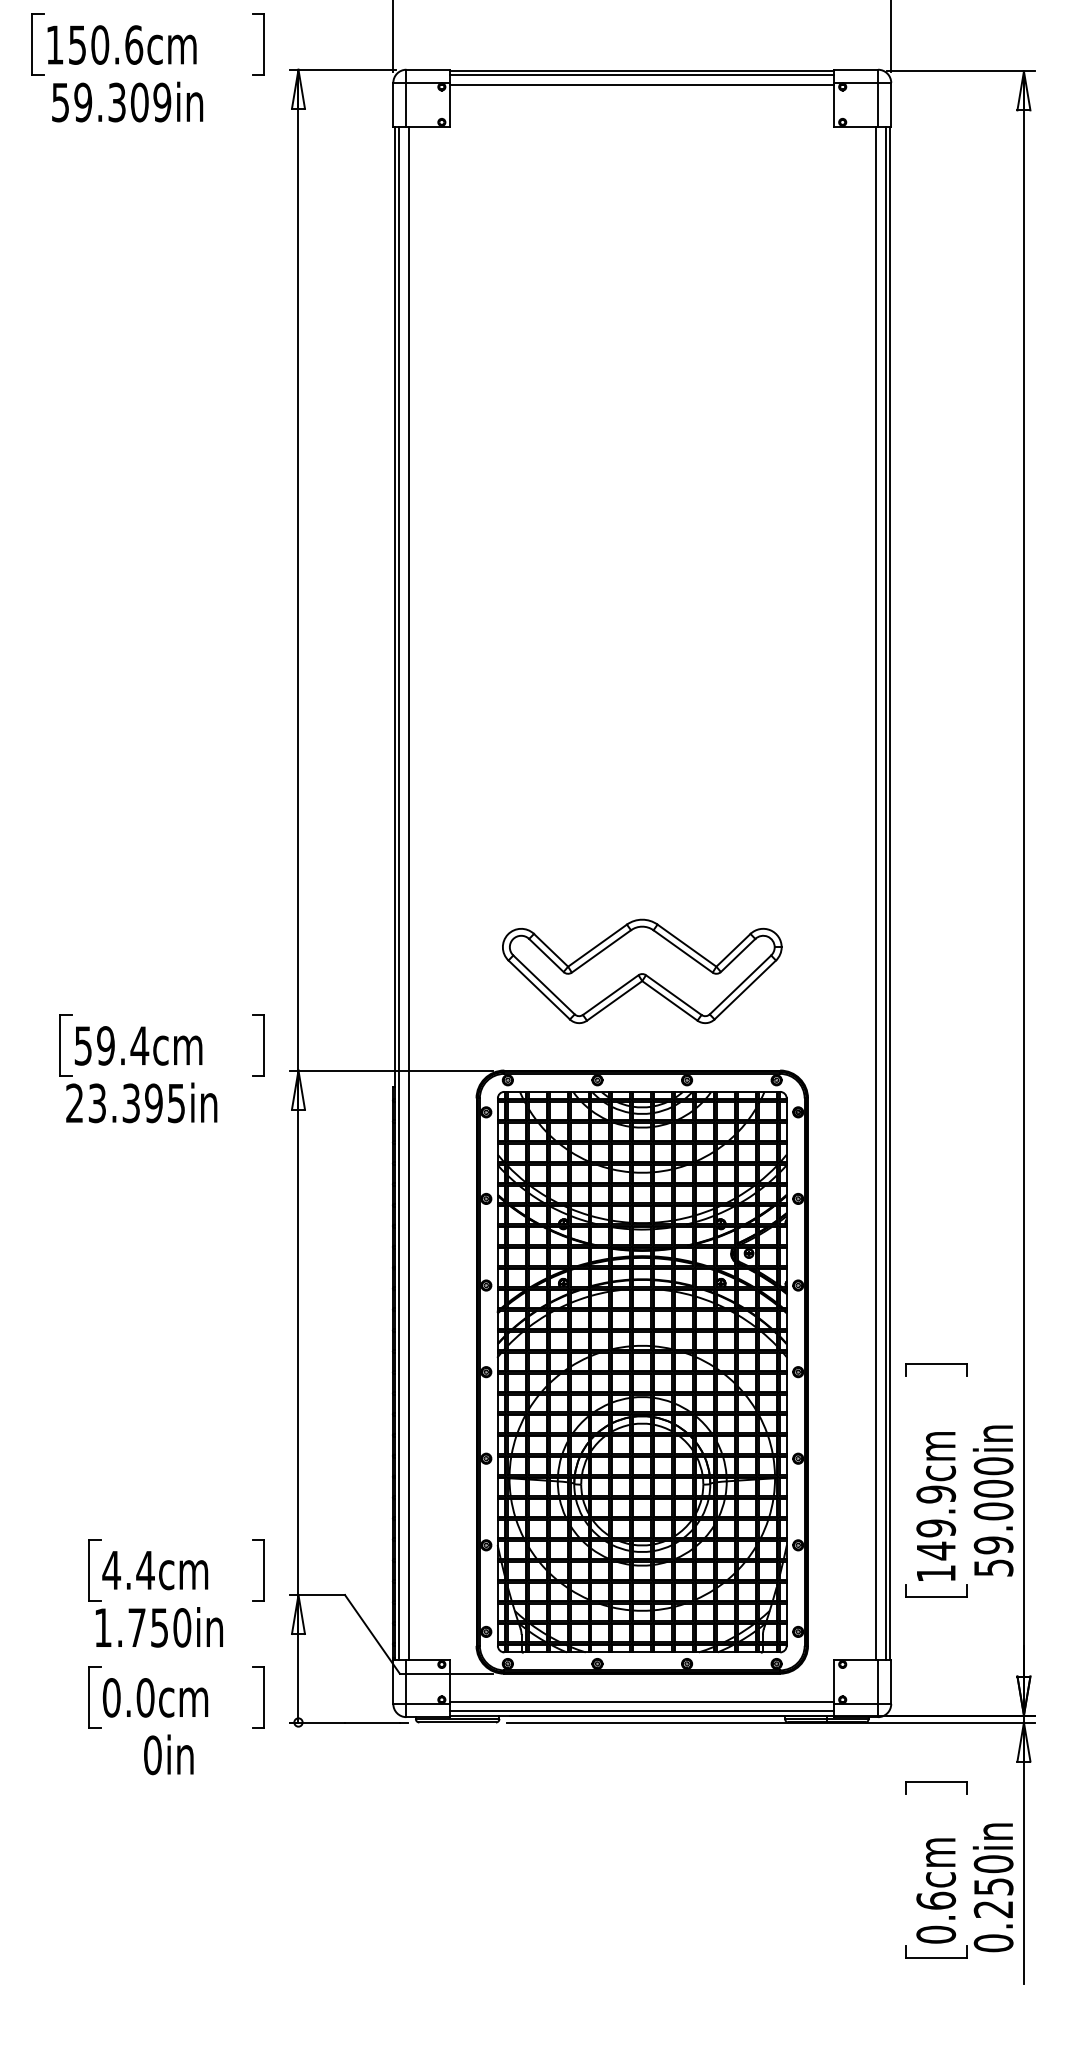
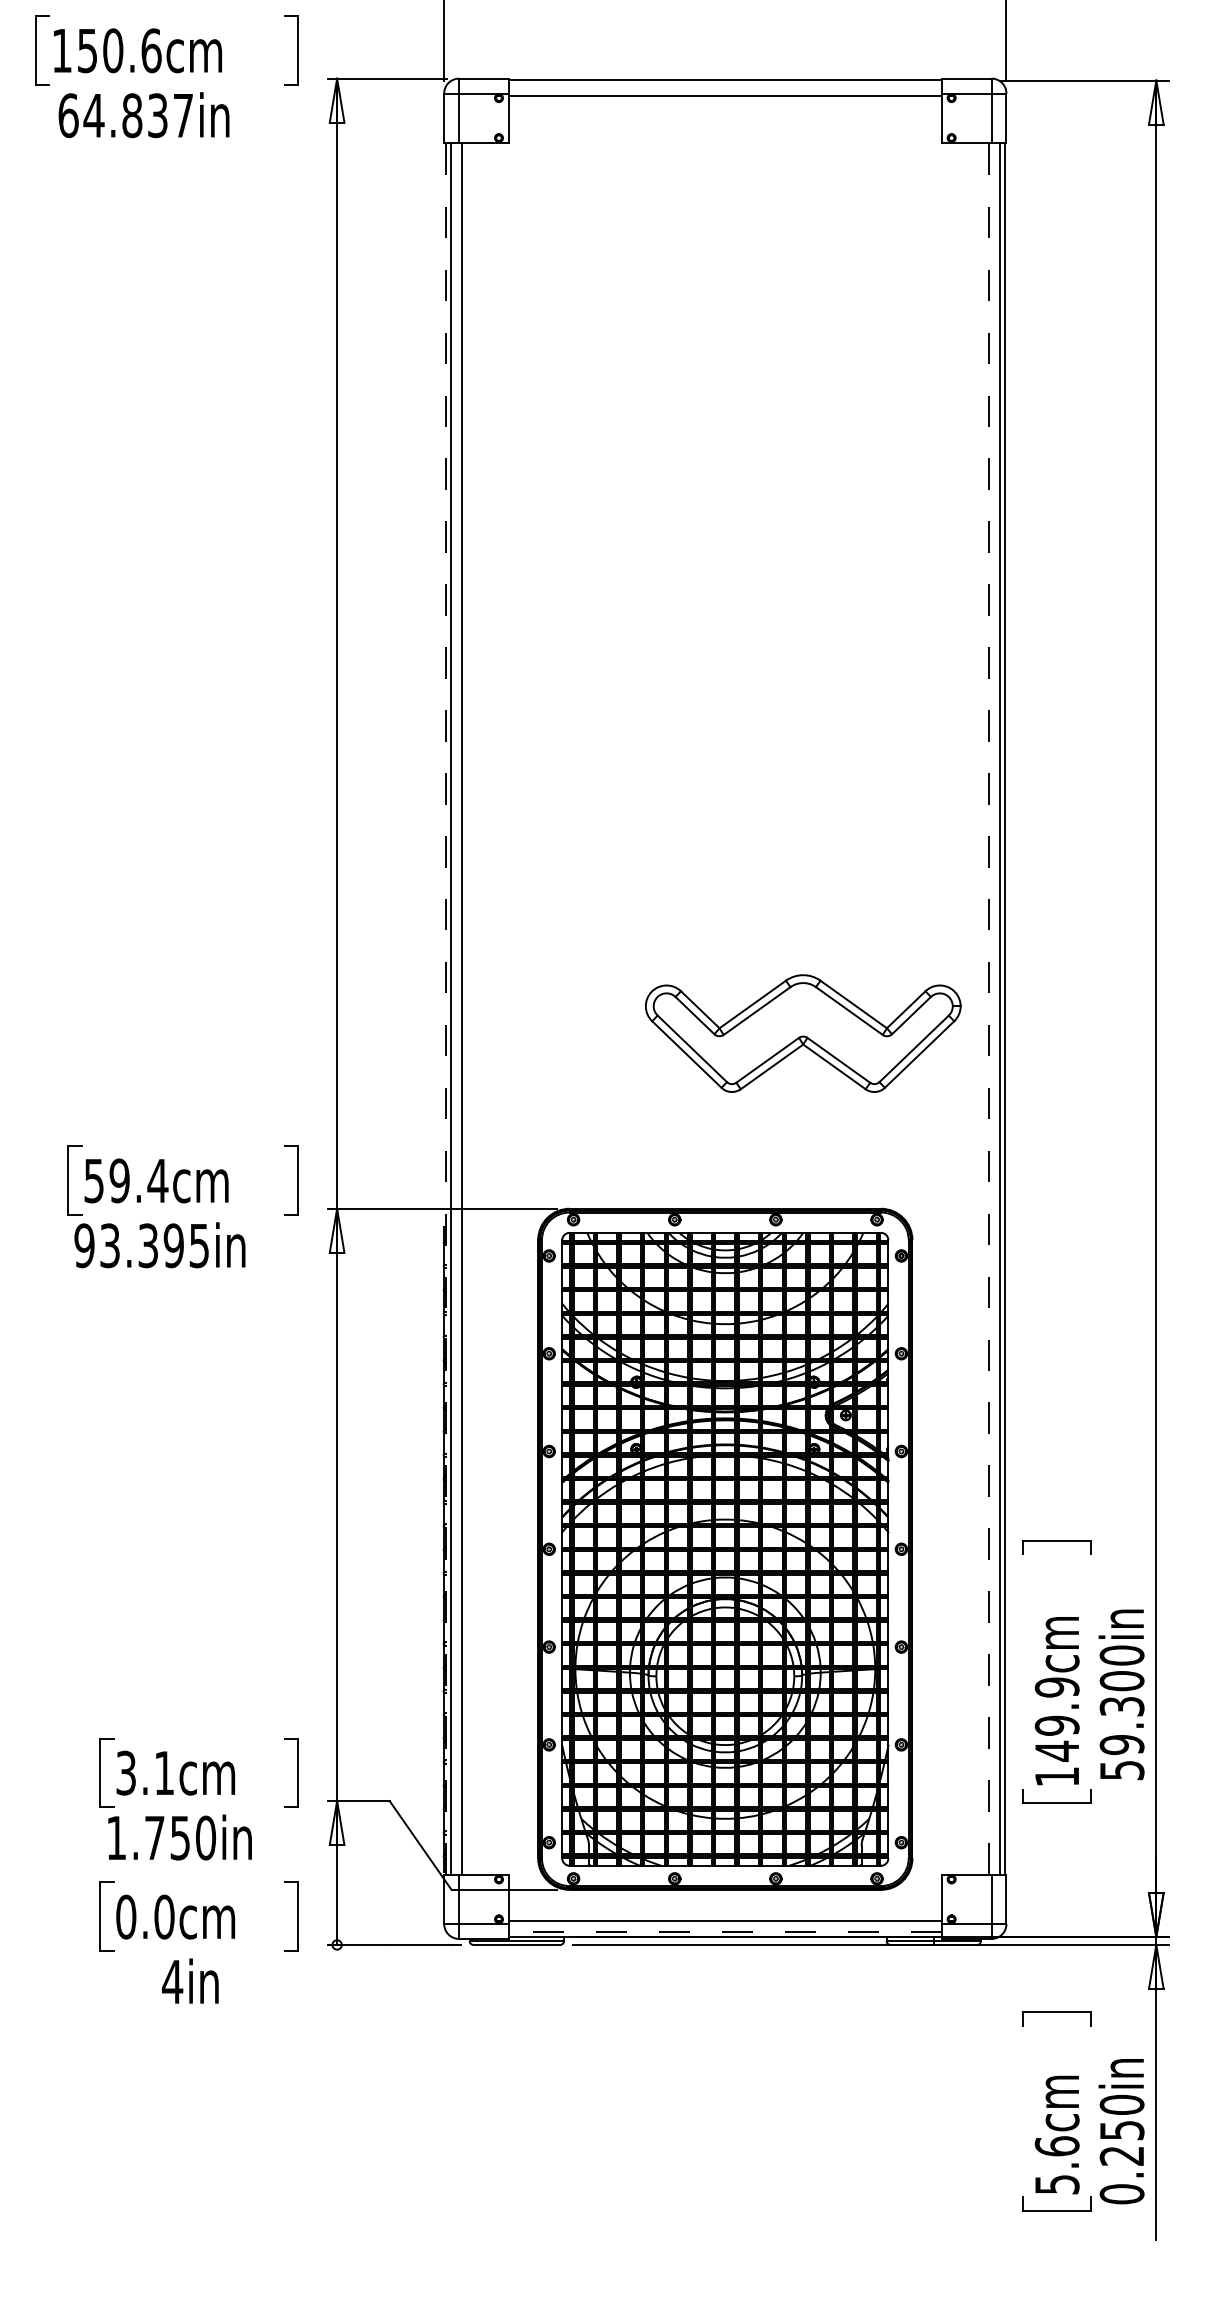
line: (642, 75) -> (725, 85), removed
text: (111, 102) -> (125, 115), 59.309in -> 64.837in
line: (394, 893) -> (445, 1008), solid -> dashed
line: (875, 893) -> (988, 1008), solid -> dashed
part: (642, 971) -> (803, 1033), moved
text: (74, 1103) -> (84, 1245), 23.395in -> 93.395in
text: (993, 1511) -> (1121, 1706), 59.000in -> 59.300in
text: (128, 1570) -> (145, 1773), 4.4cm -> 3.1cm
line: (642, 1711) -> (725, 1932), solid -> dashed
text: (152, 1755) -> (172, 1982), 0in -> 4in
text: (936, 1934) -> (1057, 2184), 0.6cm -> 5.6cm

